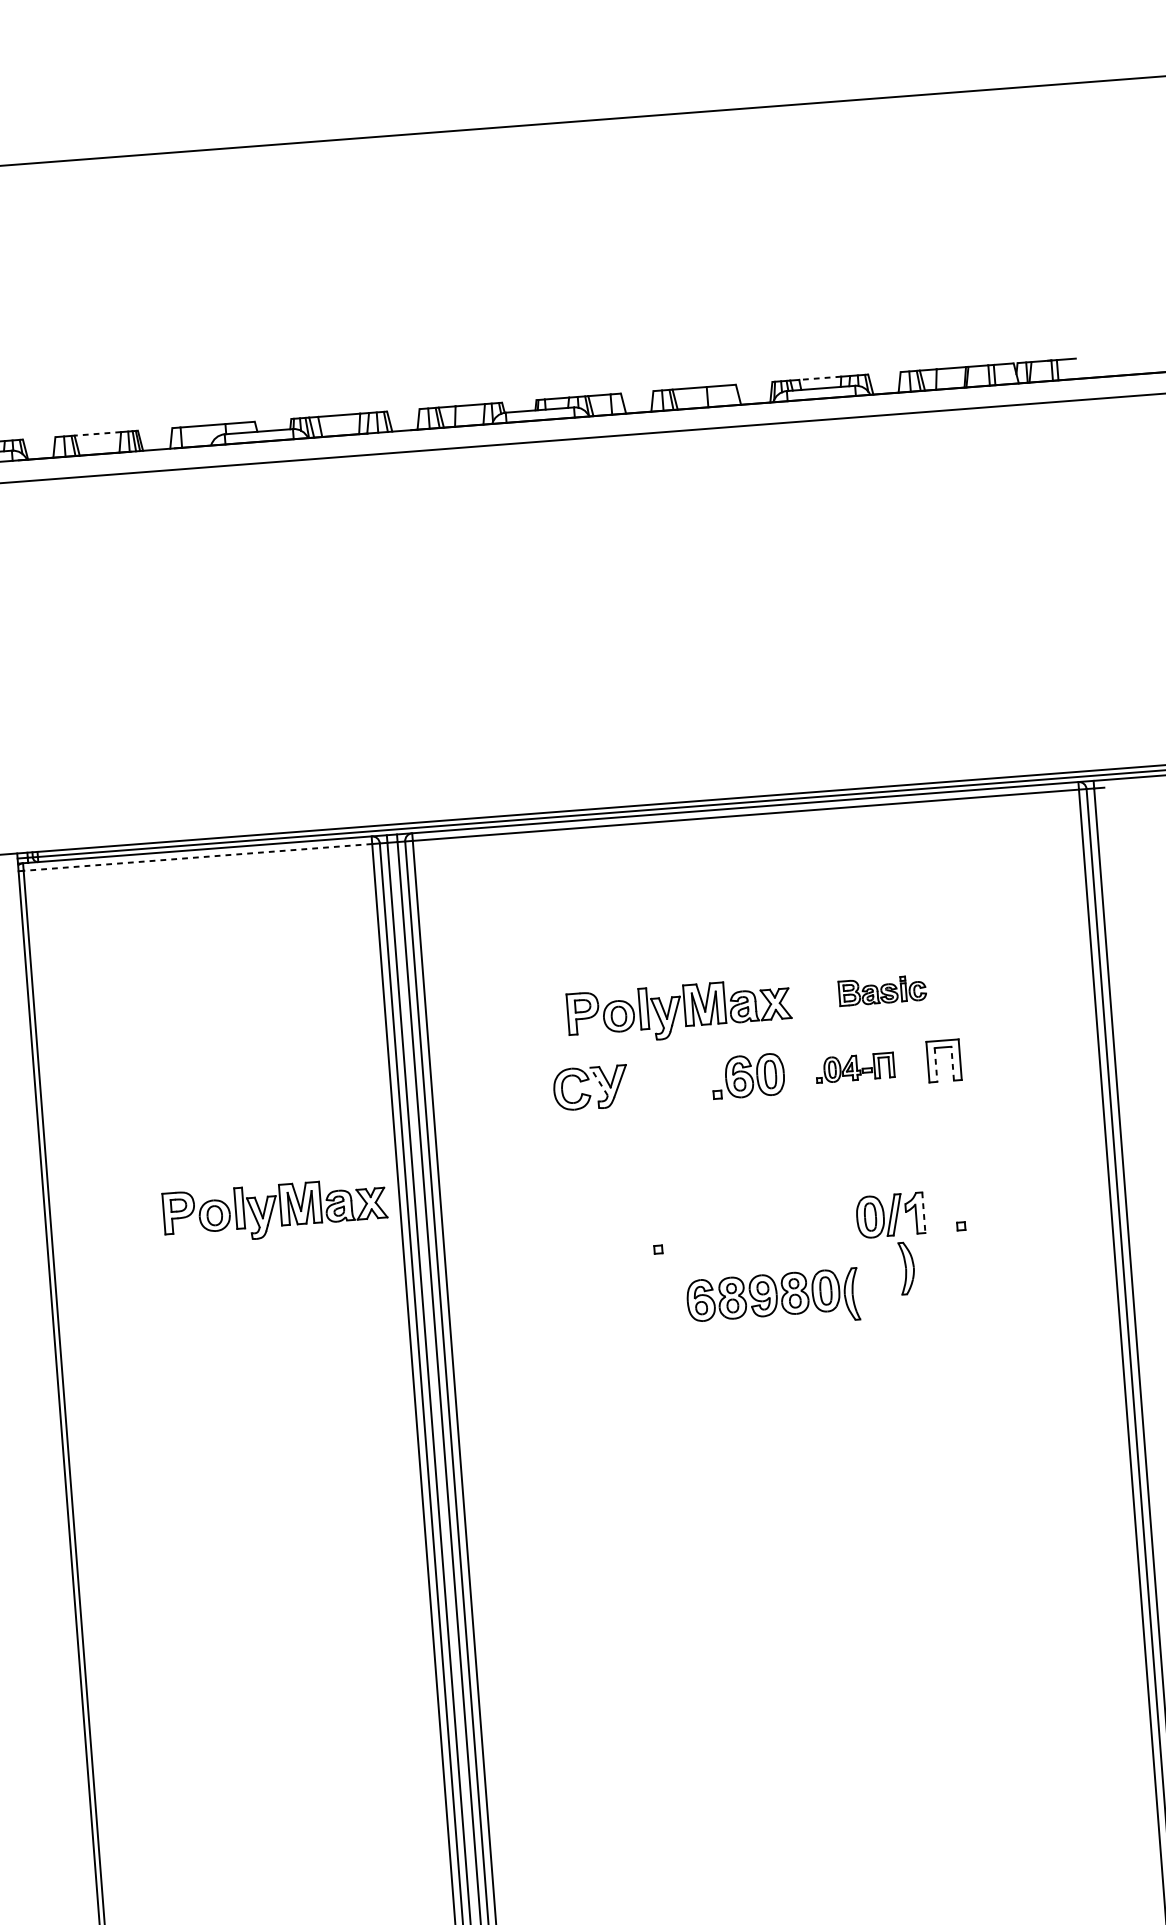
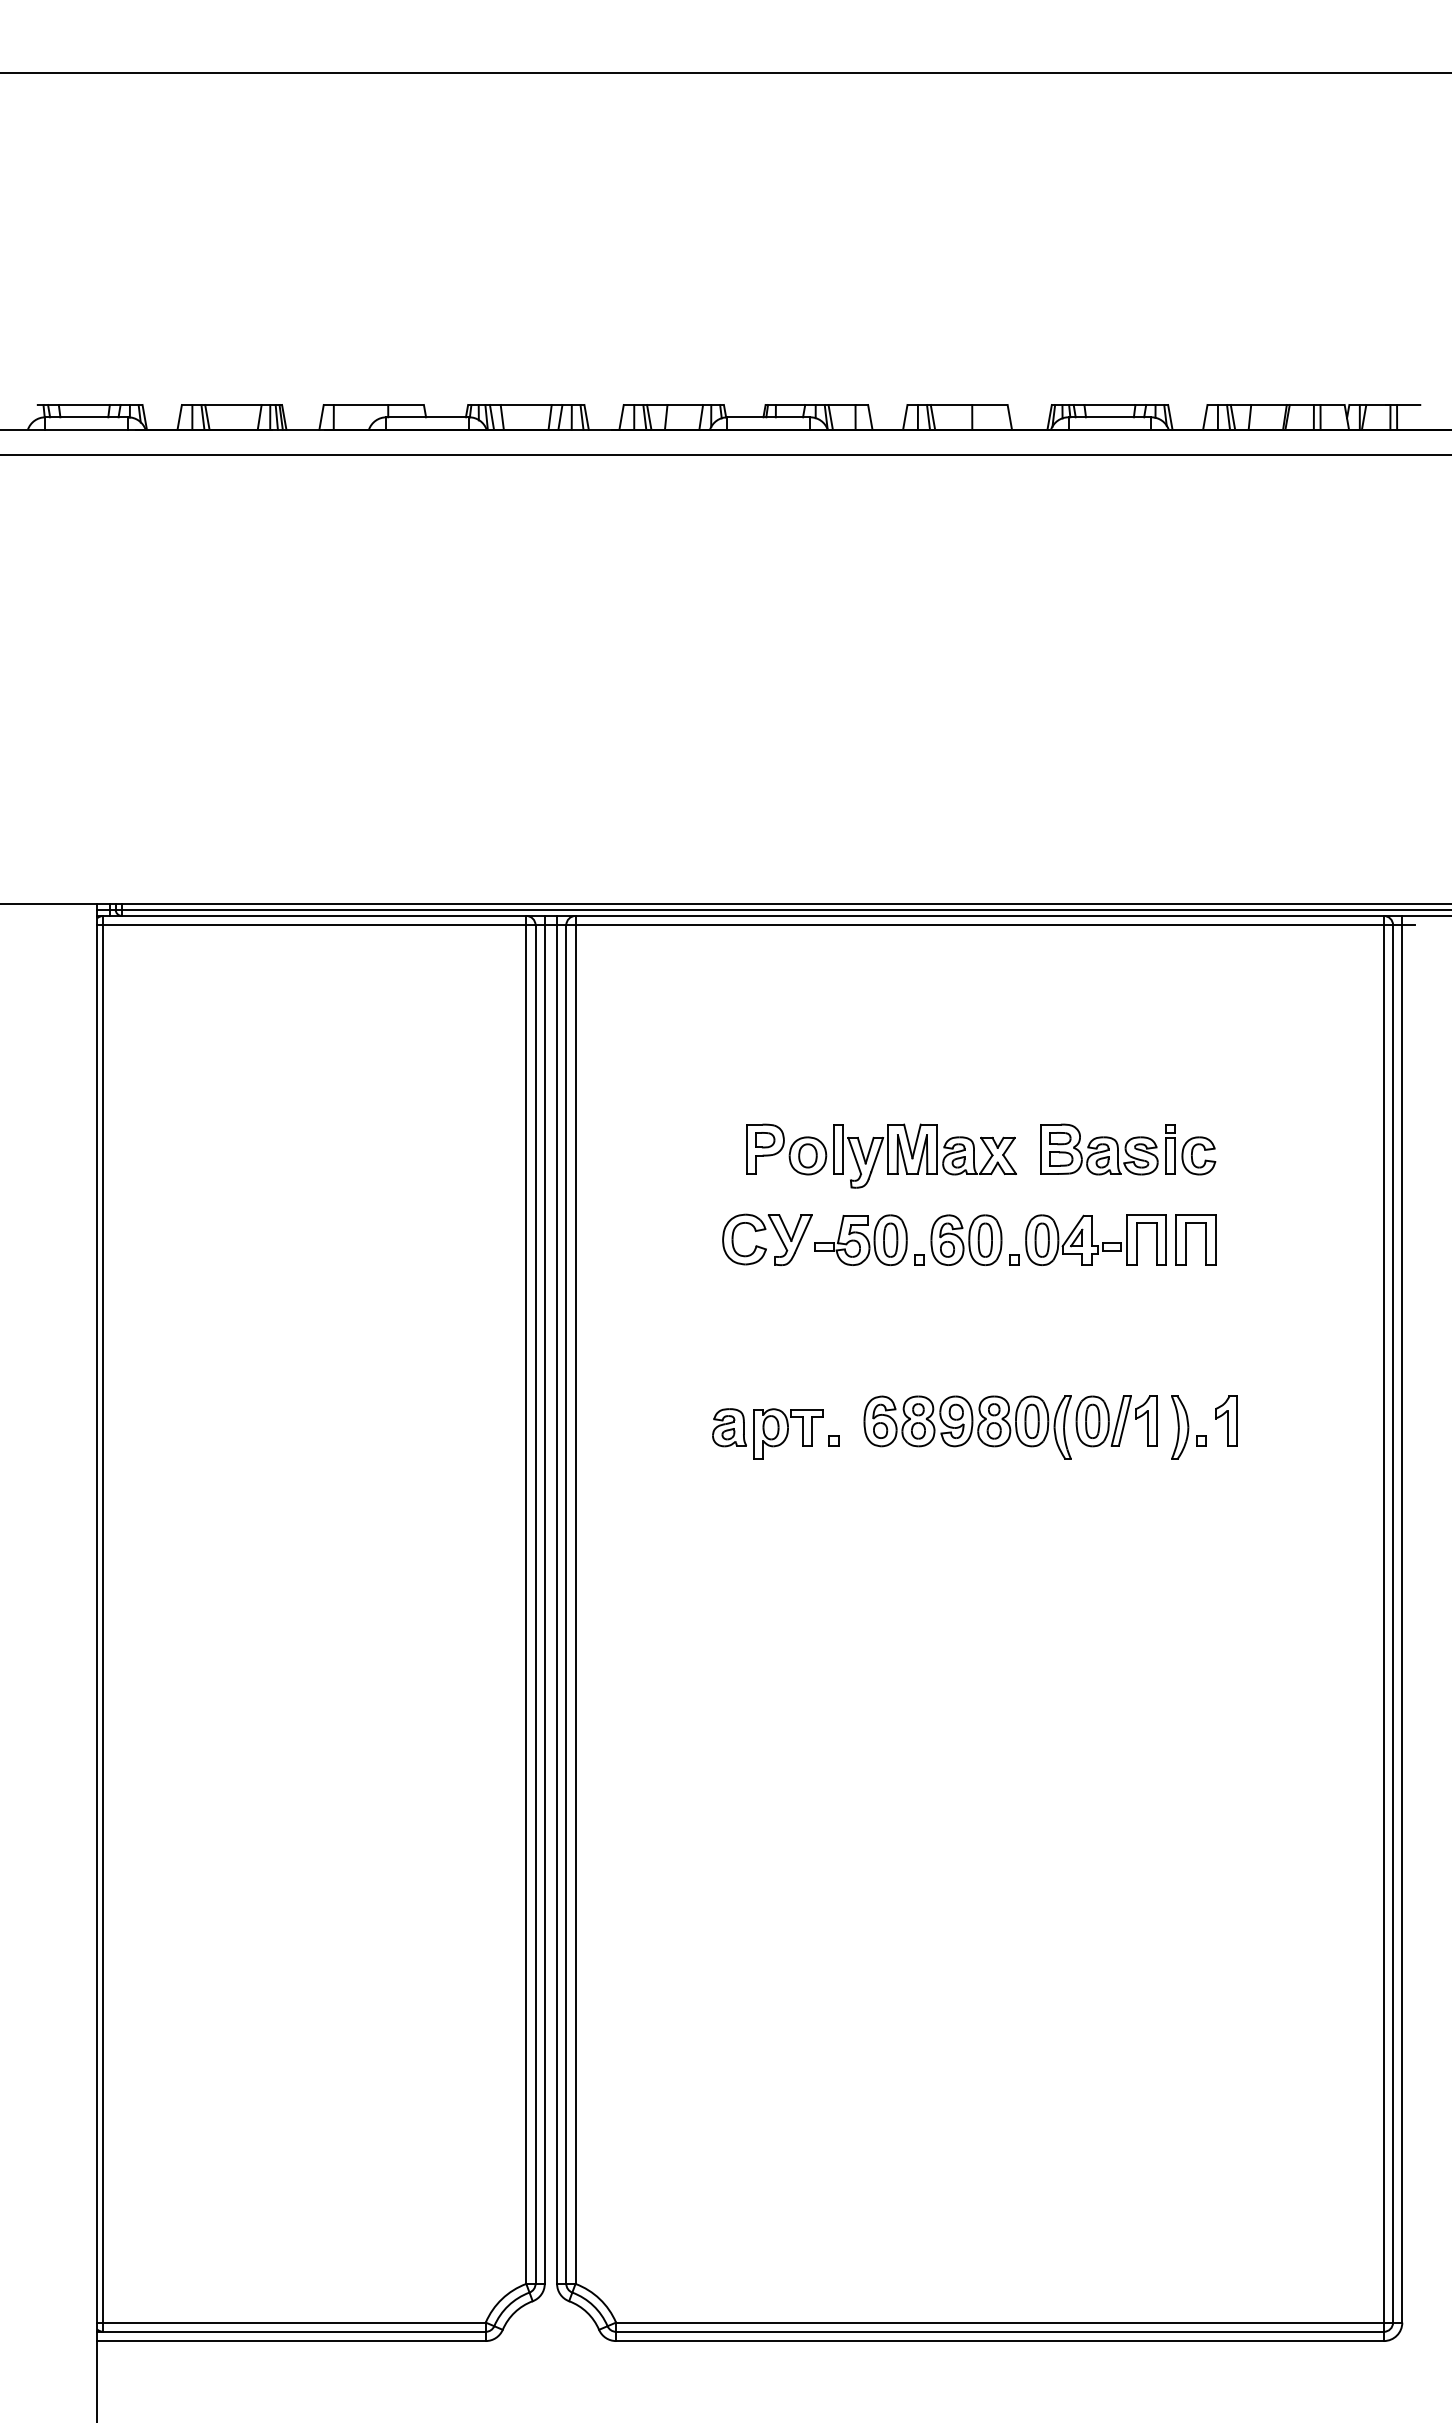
line: (819, 378) -> (1109, 405), dashed -> solid
line: (97, 434) -> (232, 405), dashed -> solid
line: (197, 857) -> (314, 925), dashed -> solid
part: (882, 990) -> (1128, 1149), size x1.67
line: (953, 1064) -> (1206, 1244), dashed -> solid
line: (935, 1065) -> (1185, 1244), dashed -> solid
part: (854, 1067) -> (1087, 1239), size x1.67
line: (598, 1081) -> (777, 1232), dashed -> solid
part: (667, 1081) -> (860, 1239), added
part: (980, 1207) -> (1226, 1420), added
part: (275, 1210) -> (375, 1358), removed
line: (923, 1213) -> (1157, 1421), dashed -> solid
part: (603, 1247) -> (767, 1433), added
part: (907, 1268) -> (1180, 1427), moved
part: (773, 1300) -> (967, 1427), moved

